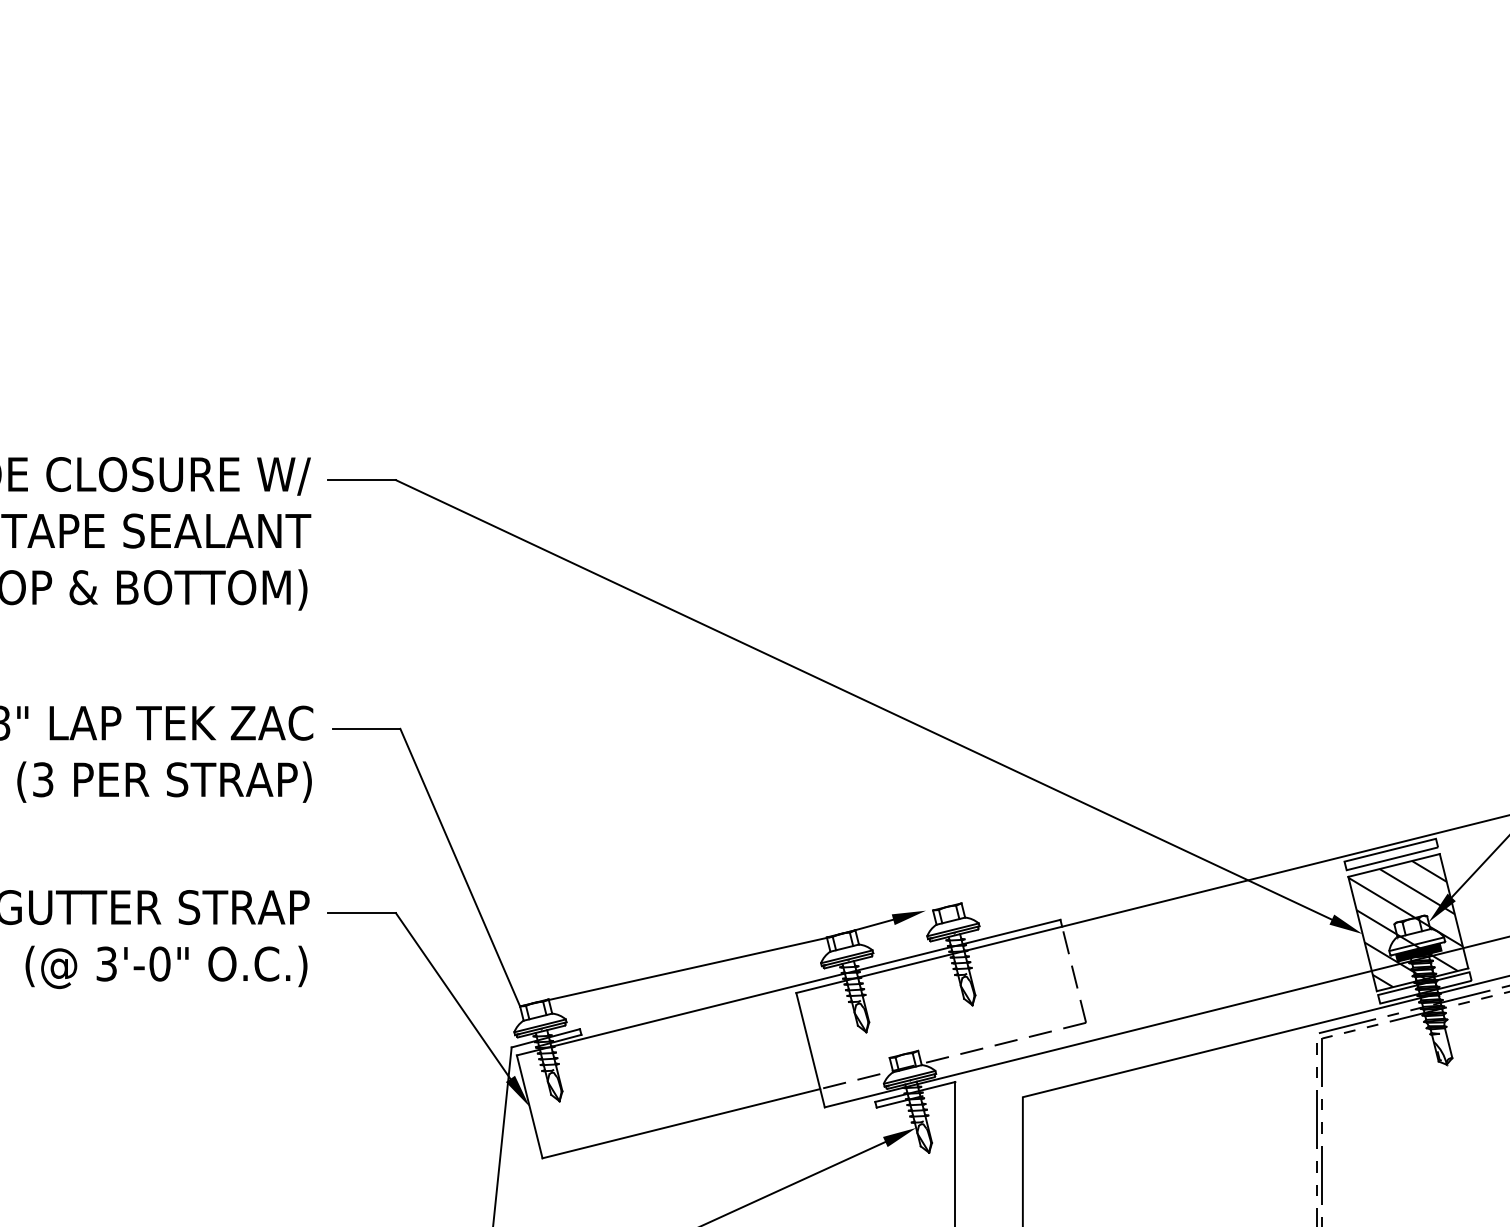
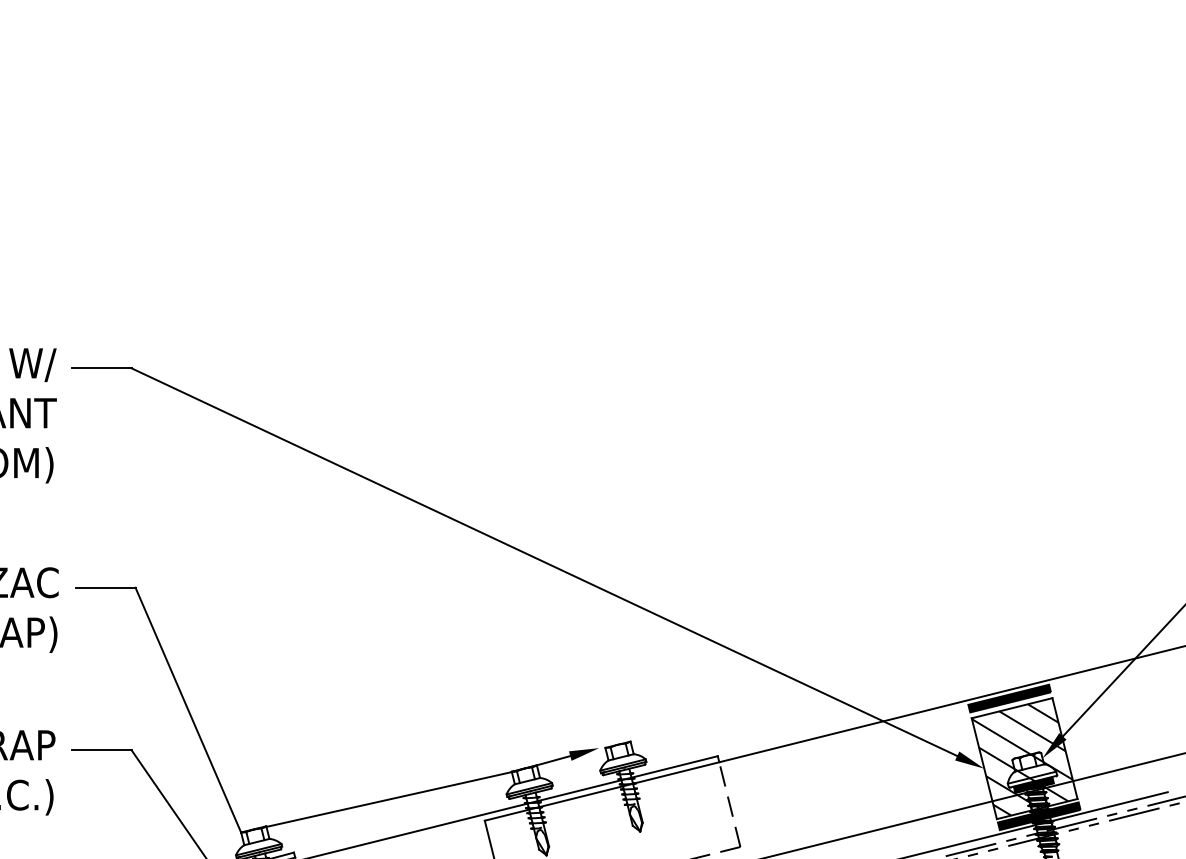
fill: (1391, 854) -> (1009, 698), added
fill: (1424, 987) -> (1038, 815), added

